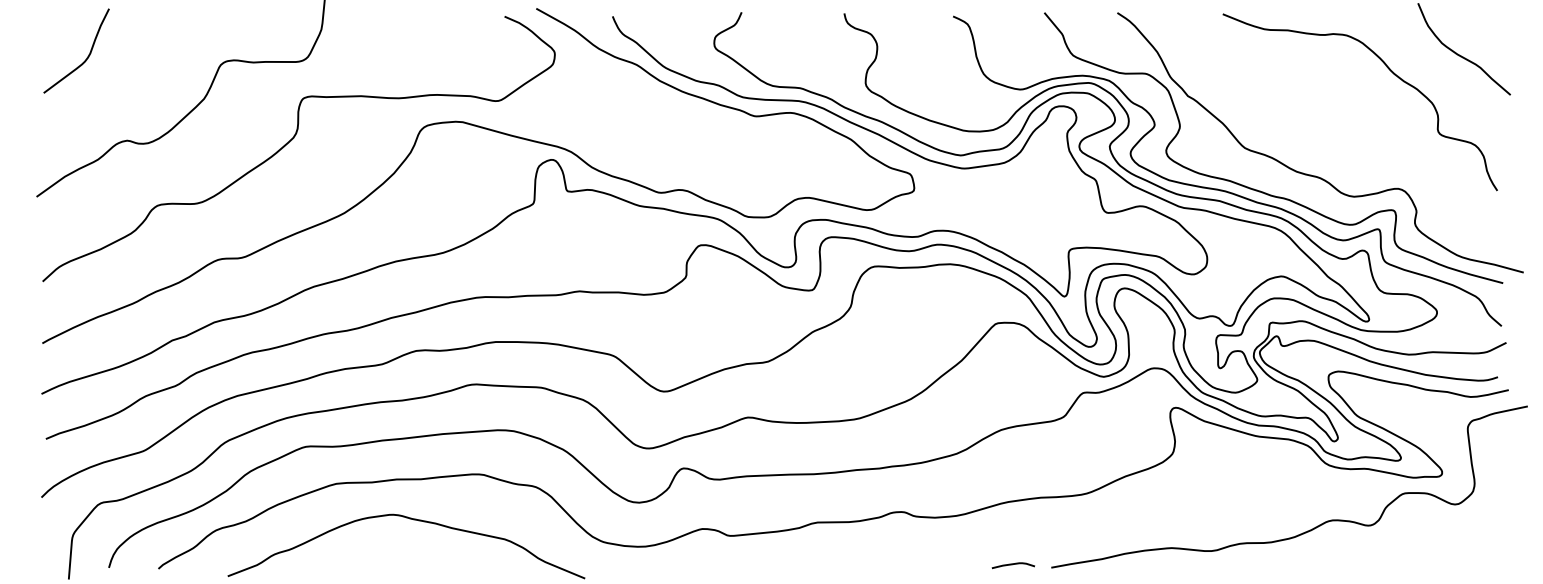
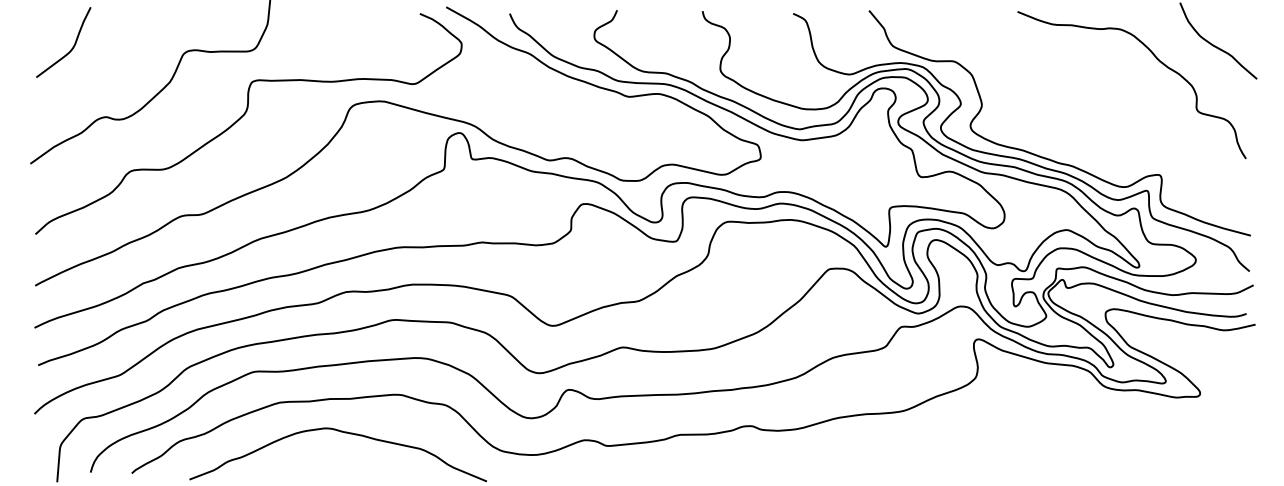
curve: (1311, 174) -> (1091, 145), removed
curve: (1313, 527) -> (1093, 438), removed
curve: (1013, 564) -> (843, 469), removed

